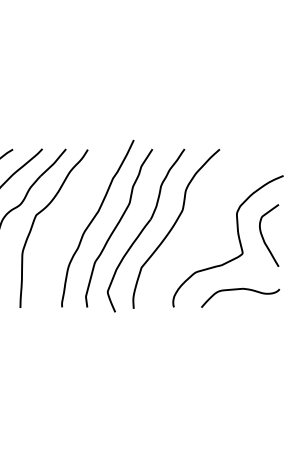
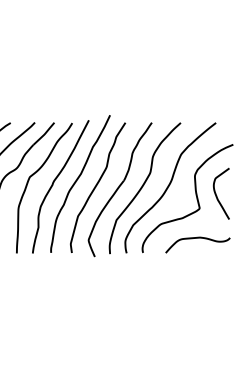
curve: (64, 225) -> (53, 185), added
curve: (205, 226) -> (169, 186), added

